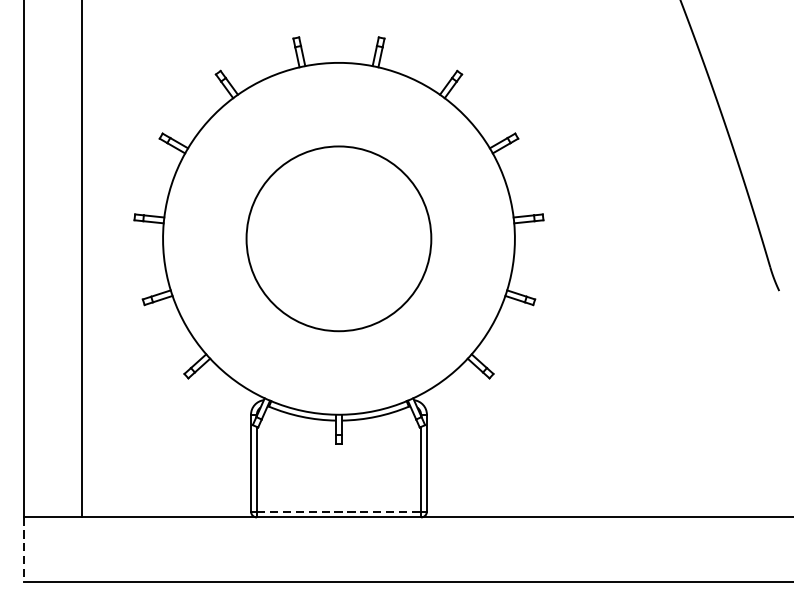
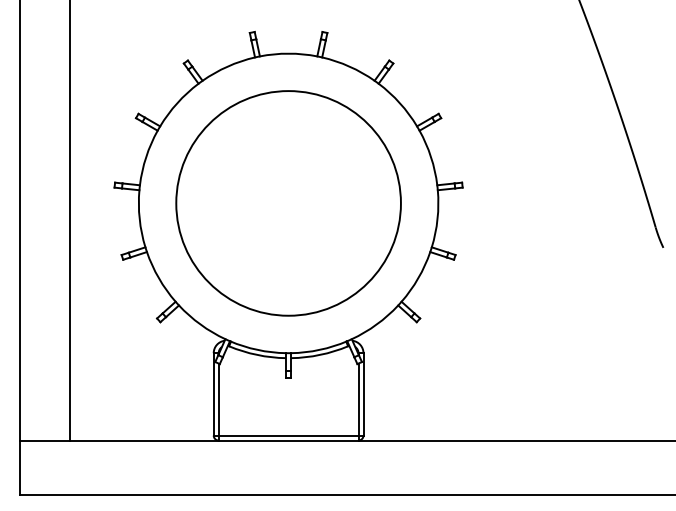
circle: (338, 238) -> (288, 203), size x1.43
line: (338, 511) -> (288, 435), dashed -> solid
line: (24, 550) -> (20, 468), dashed -> solid

